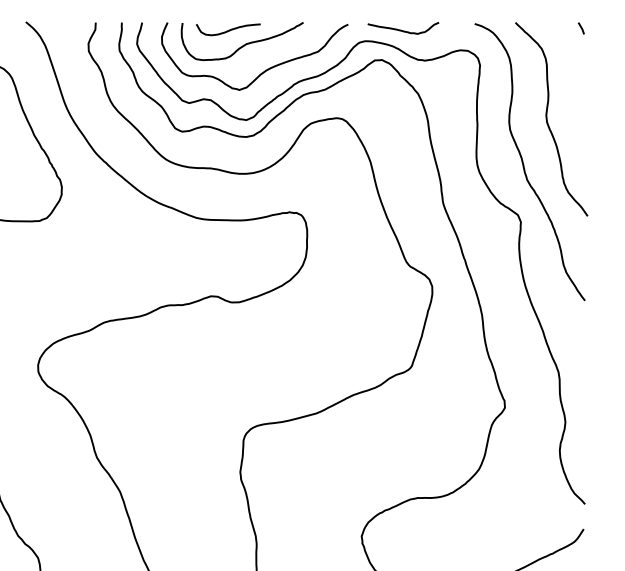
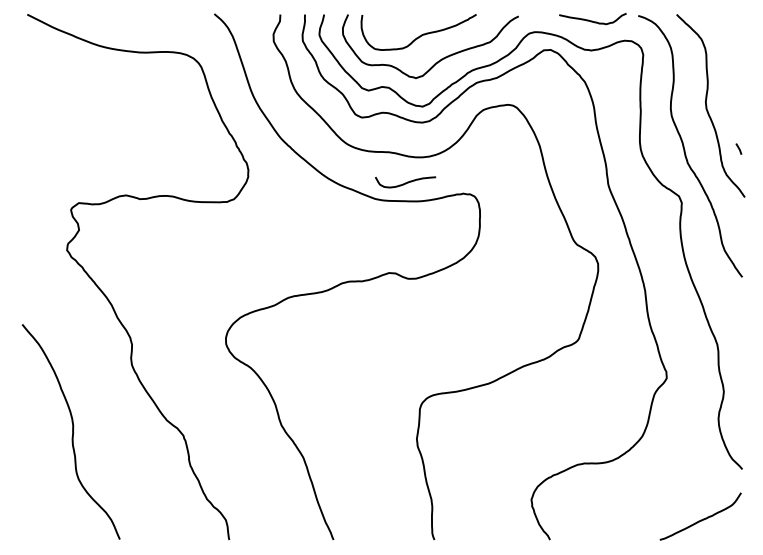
line: (580, 27) -> (738, 148), moved
curve: (228, 29) -> (405, 182), moved
curve: (403, 29) -> (592, 20), moved

